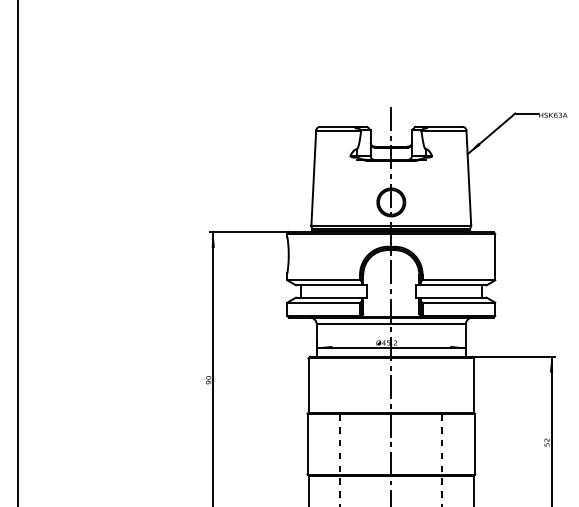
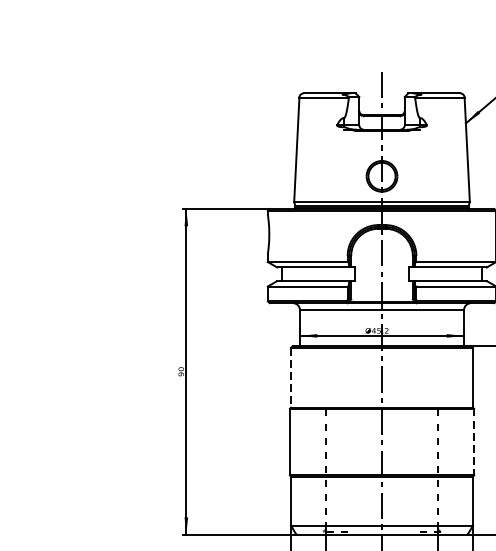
line: (308, 386) -> (291, 378), solid -> dashed
line: (475, 444) -> (474, 442), solid -> dashed

